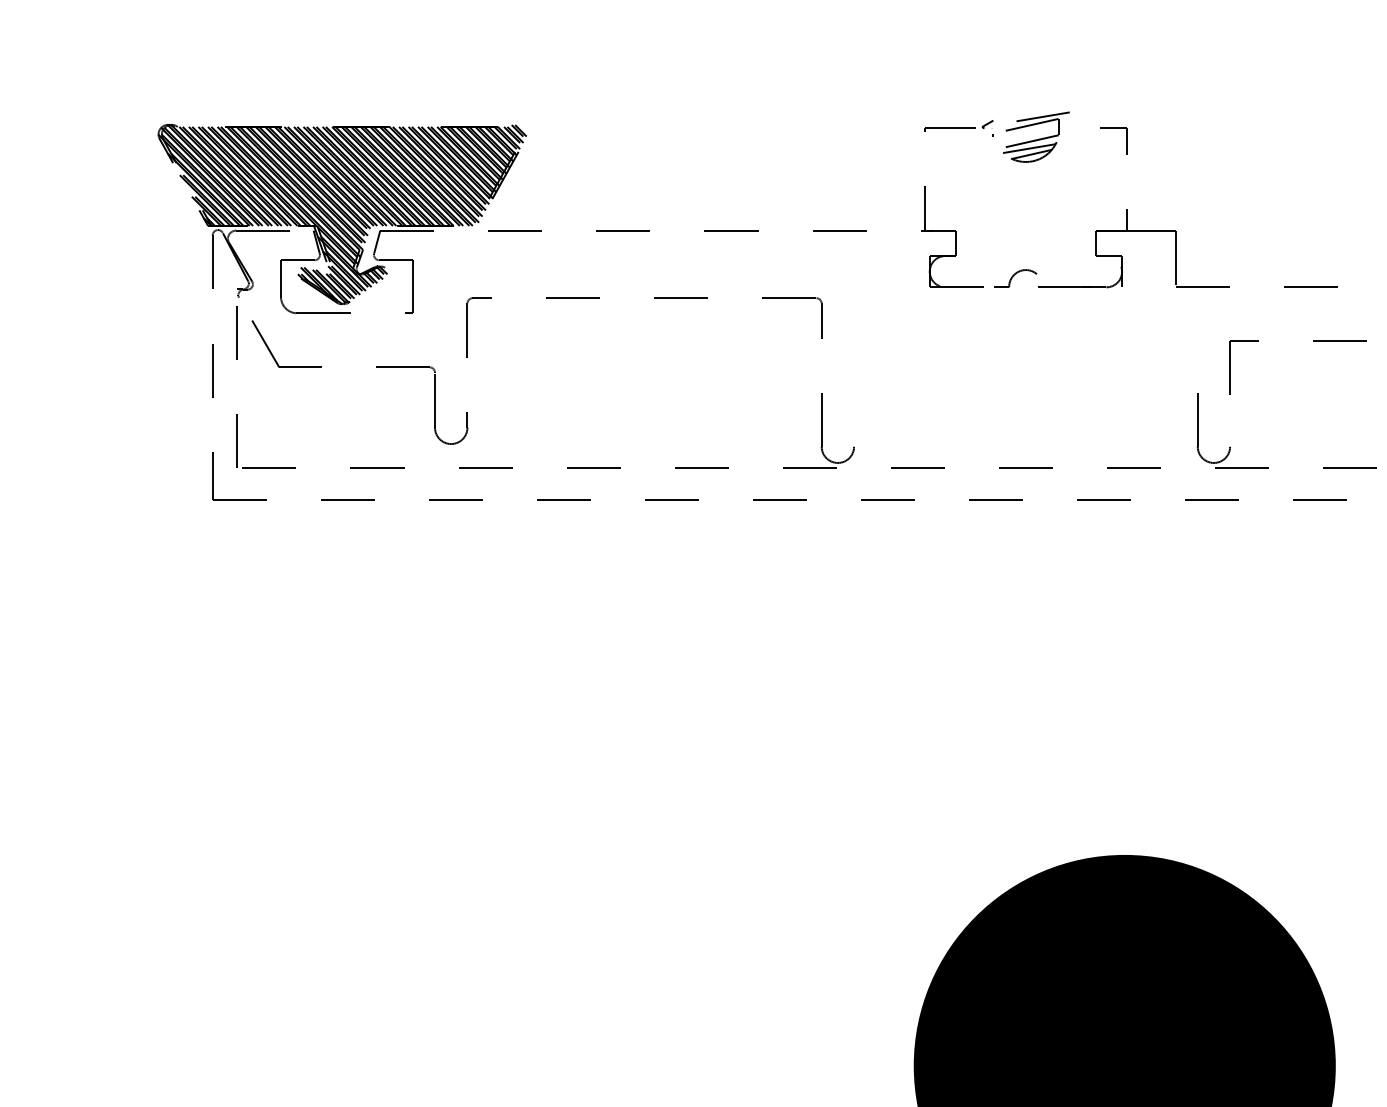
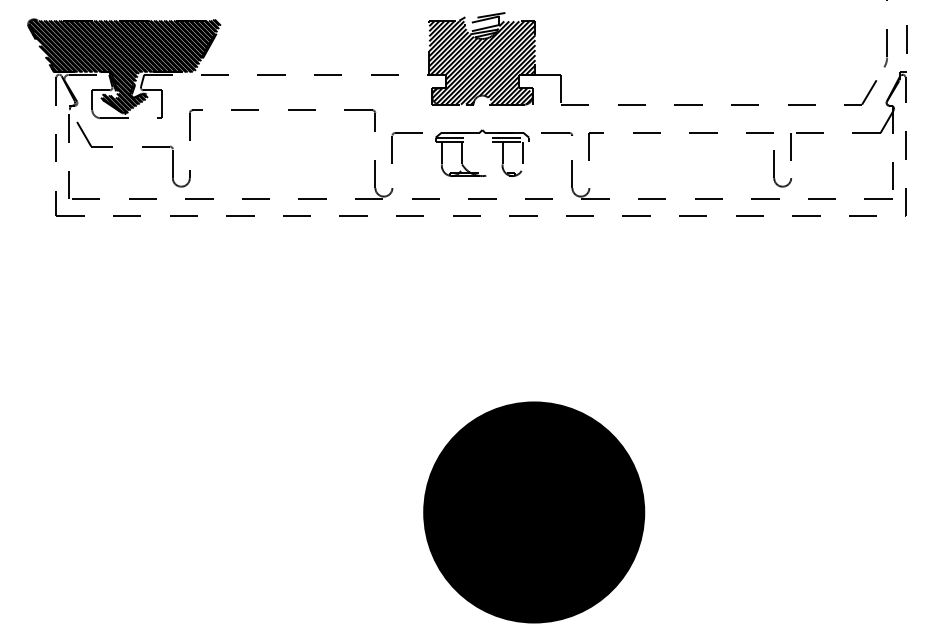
hatch: (1026, 206) -> (482, 62), added
part: (1045, 359) -> (492, 142), added

